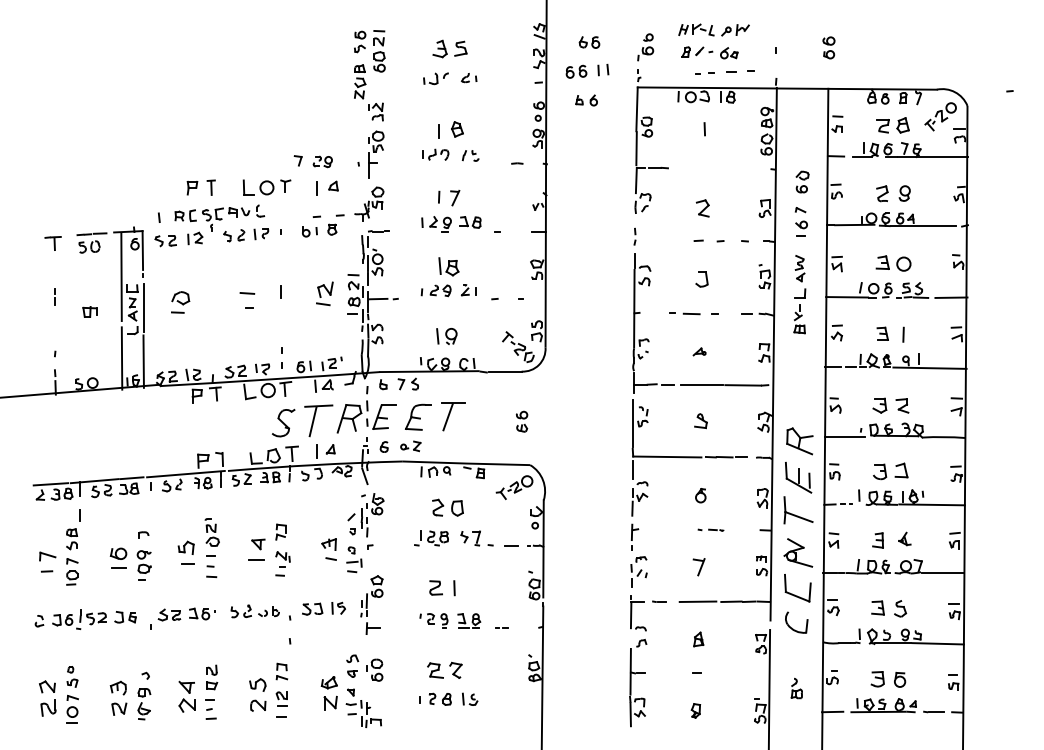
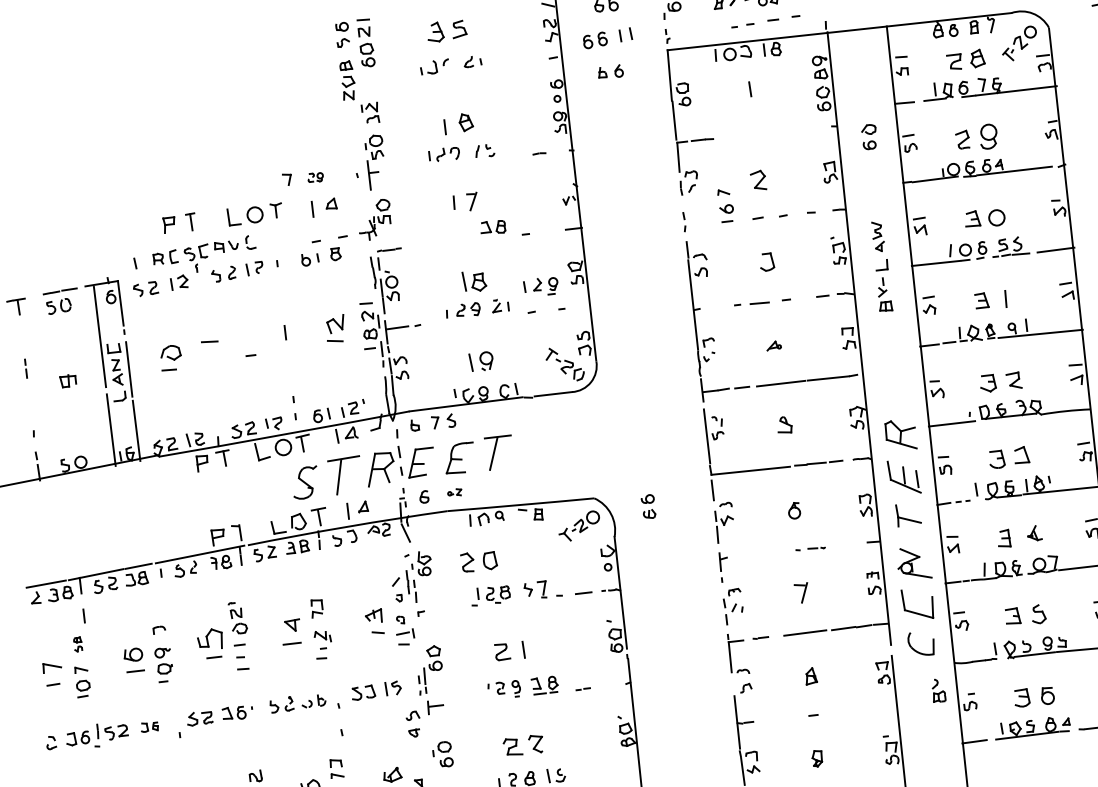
part: (322, 161) -> (315, 177), size x0.7
part: (904, 193) -> (988, 136), size x1.4
part: (801, 221) -> (726, 205), moved
part: (436, 224) -> (541, 287), moved
line: (247, 293) -> (209, 341), moved
part: (521, 421) -> (648, 506), moved
part: (410, 446) -> (454, 492), size x0.6
part: (447, 507) -> (478, 561), moved
part: (798, 510) -> (908, 514), size x0.7
part: (72, 539) -> (78, 644), size x0.6
part: (185, 547) -> (209, 638), size x1.4
part: (125, 617) -> (149, 727), size x0.7
part: (352, 665) -> (413, 723), moved
part: (796, 688) -> (938, 690), moved

